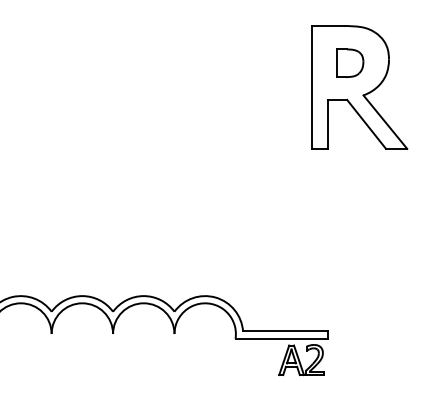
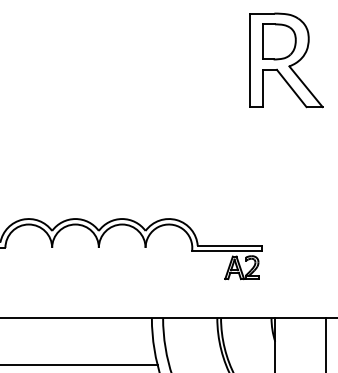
part: (350, 62) -> (279, 41), size x1.67

